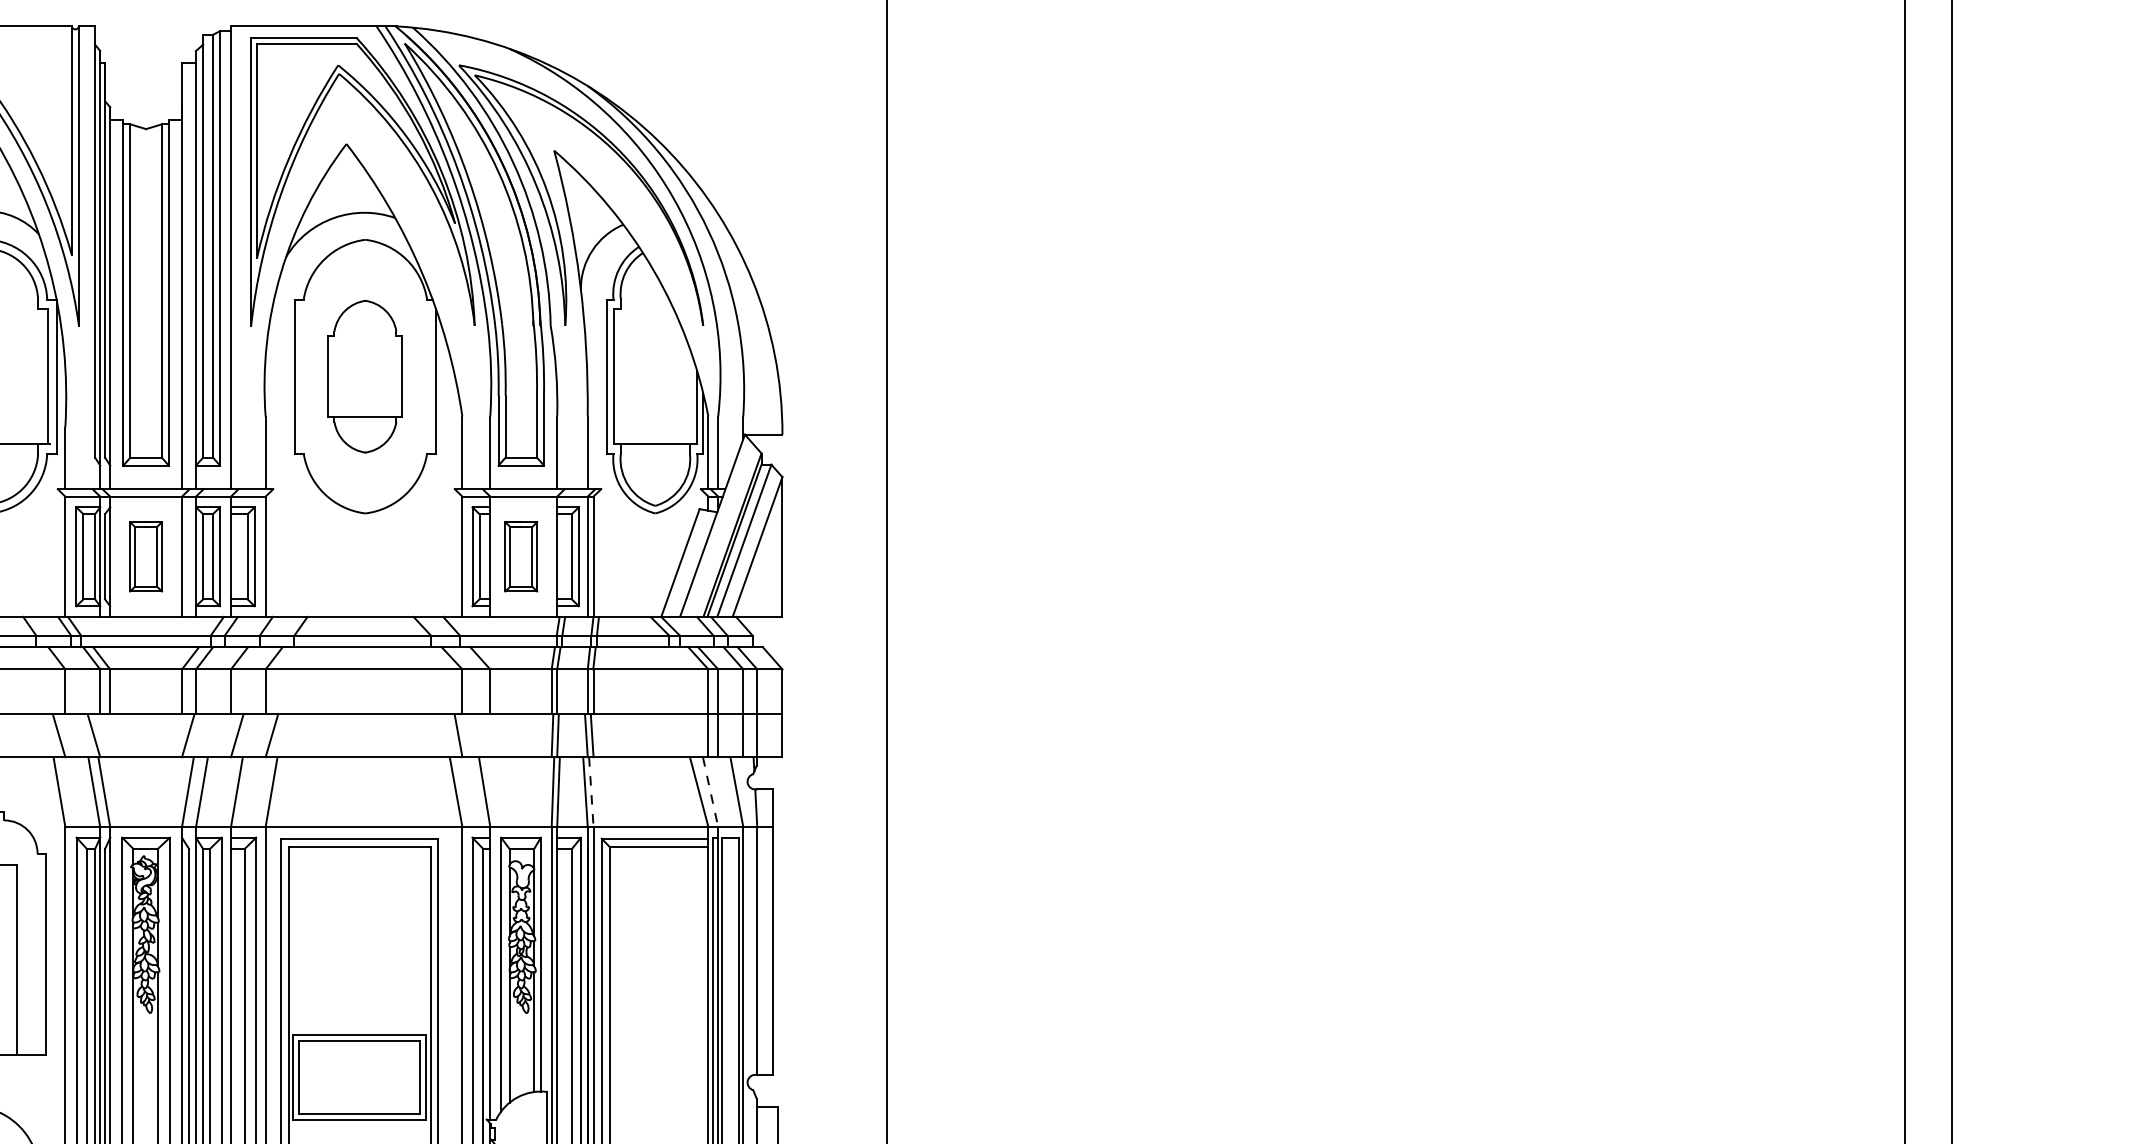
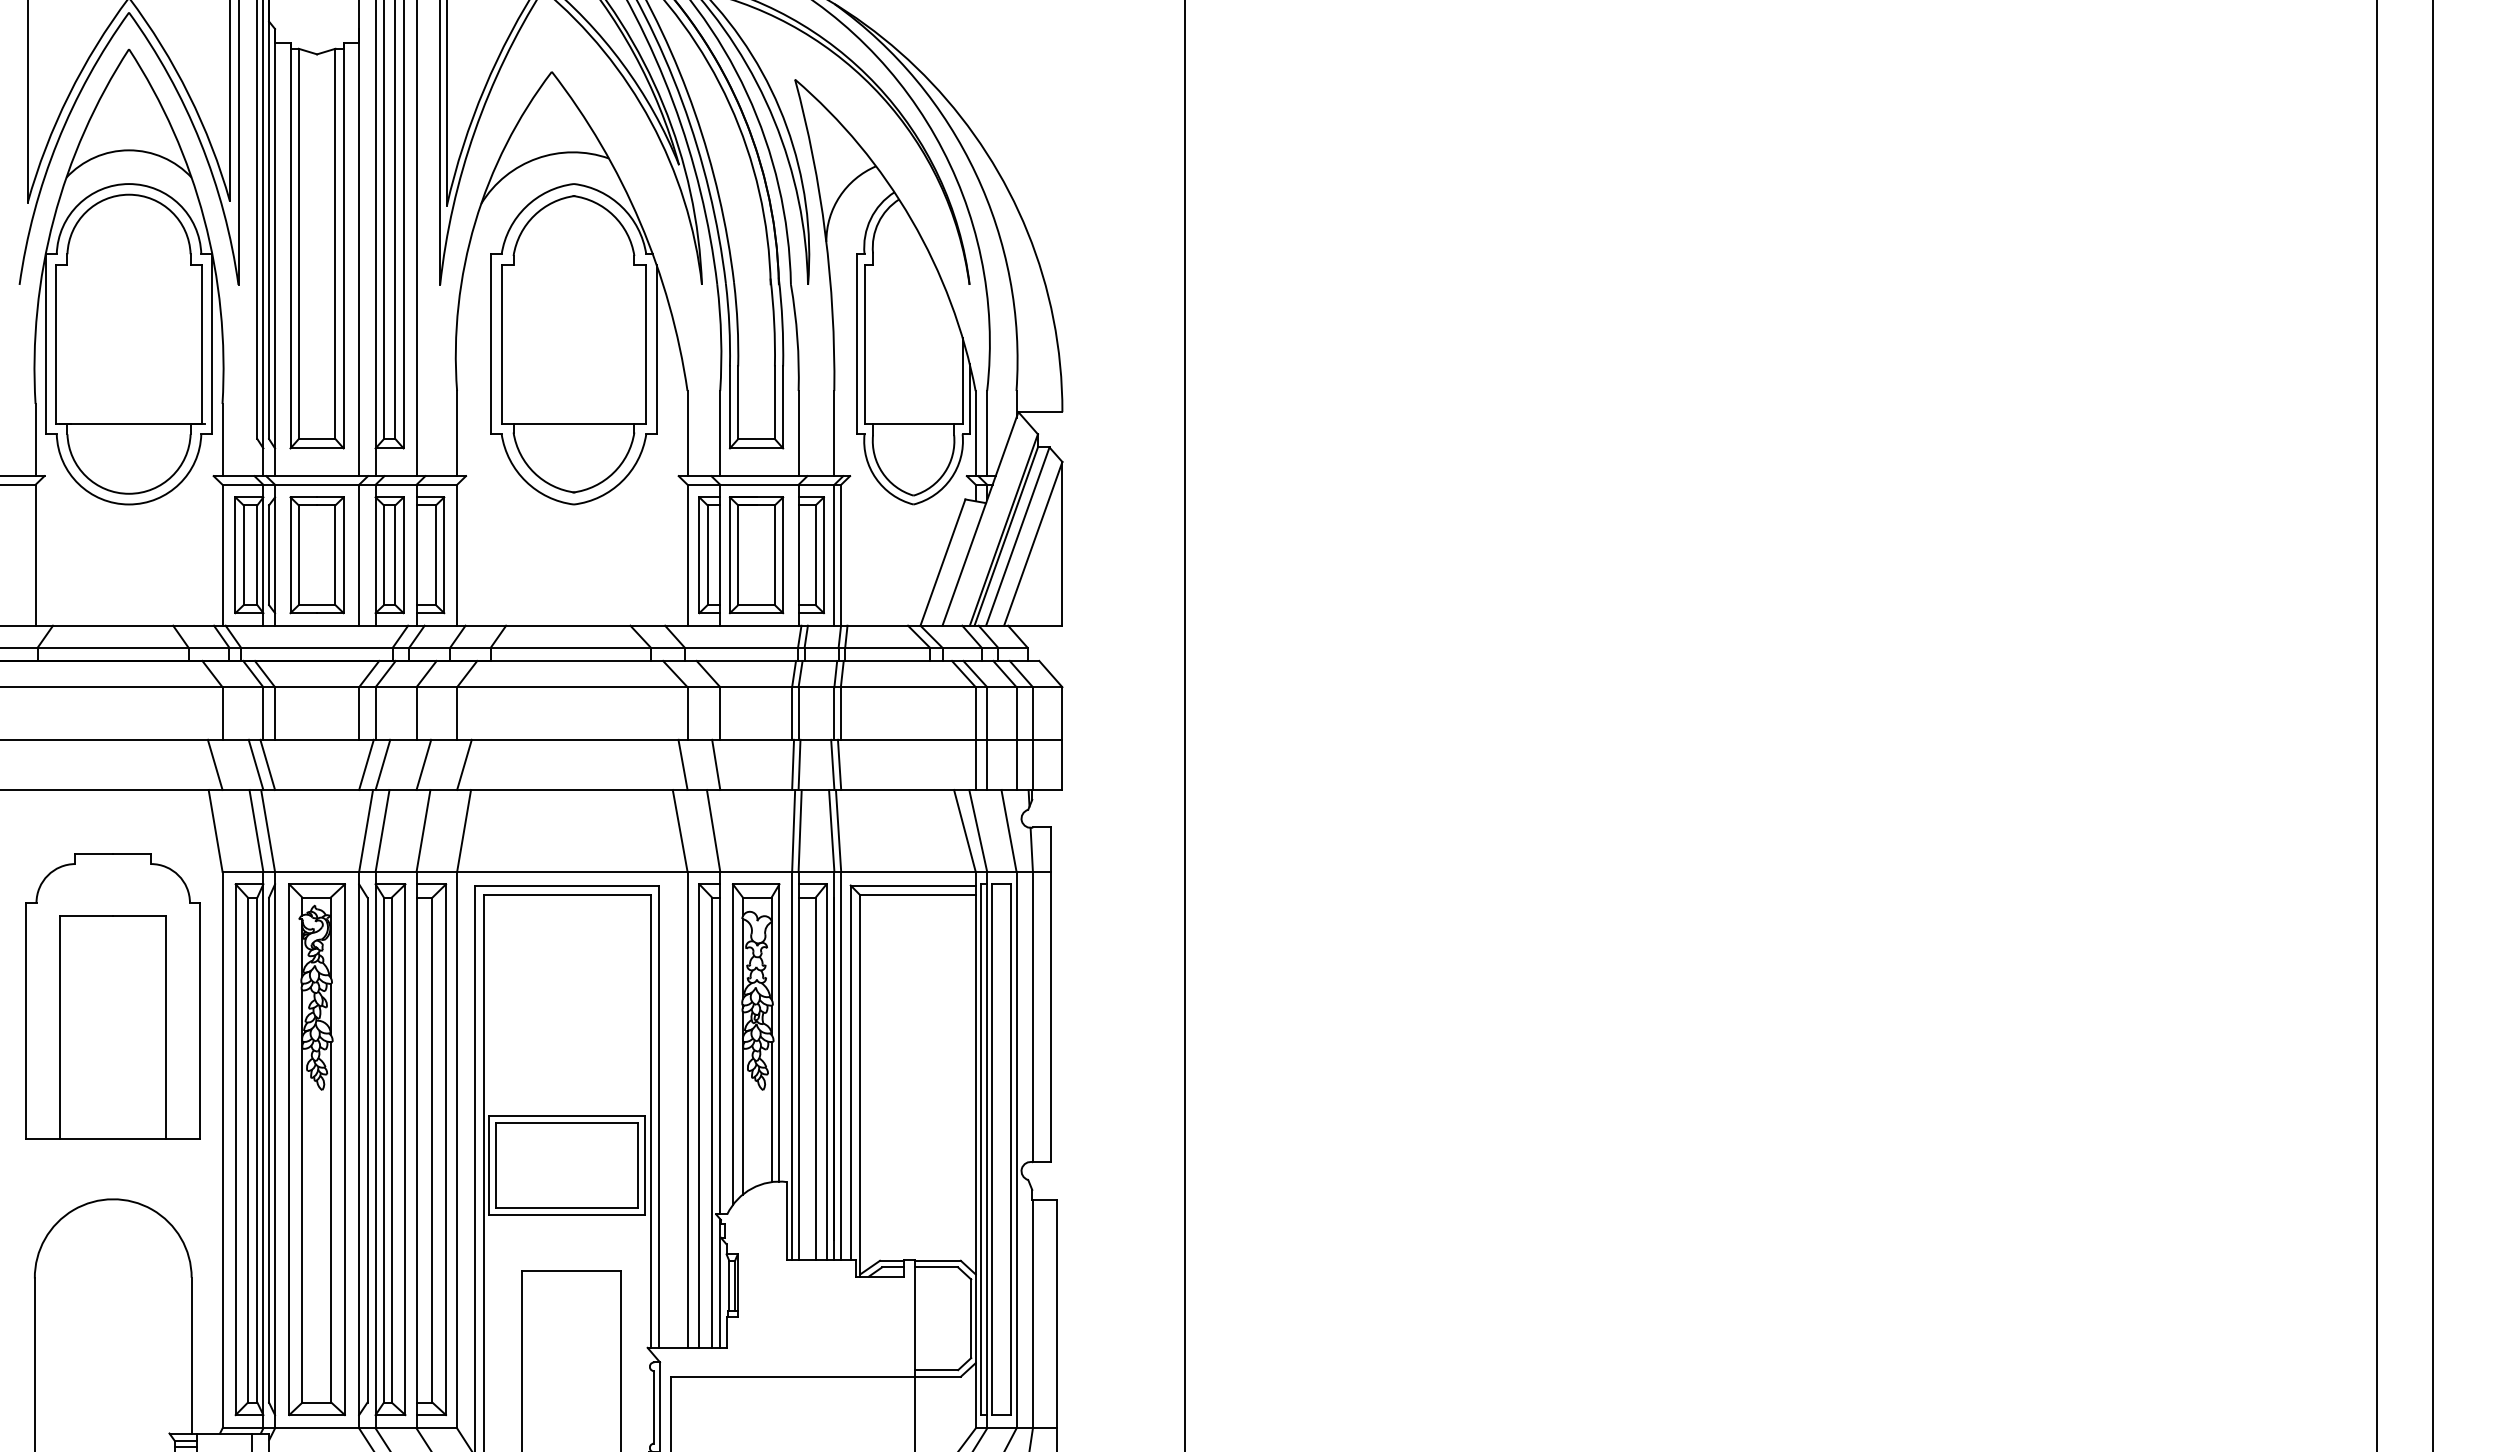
part: (365, 376) -> (573, 344), size x1.67
part: (145, 556) -> (316, 555), size x1.43
part: (521, 556) -> (756, 555), size x1.43
line: (103, 735) -> (267, 764), added
line: (201, 735) -> (382, 764), added
line: (487, 735) -> (716, 764), added
line: (591, 792) -> (838, 831), dashed -> solid
line: (710, 792) -> (978, 831), dashed -> solid

